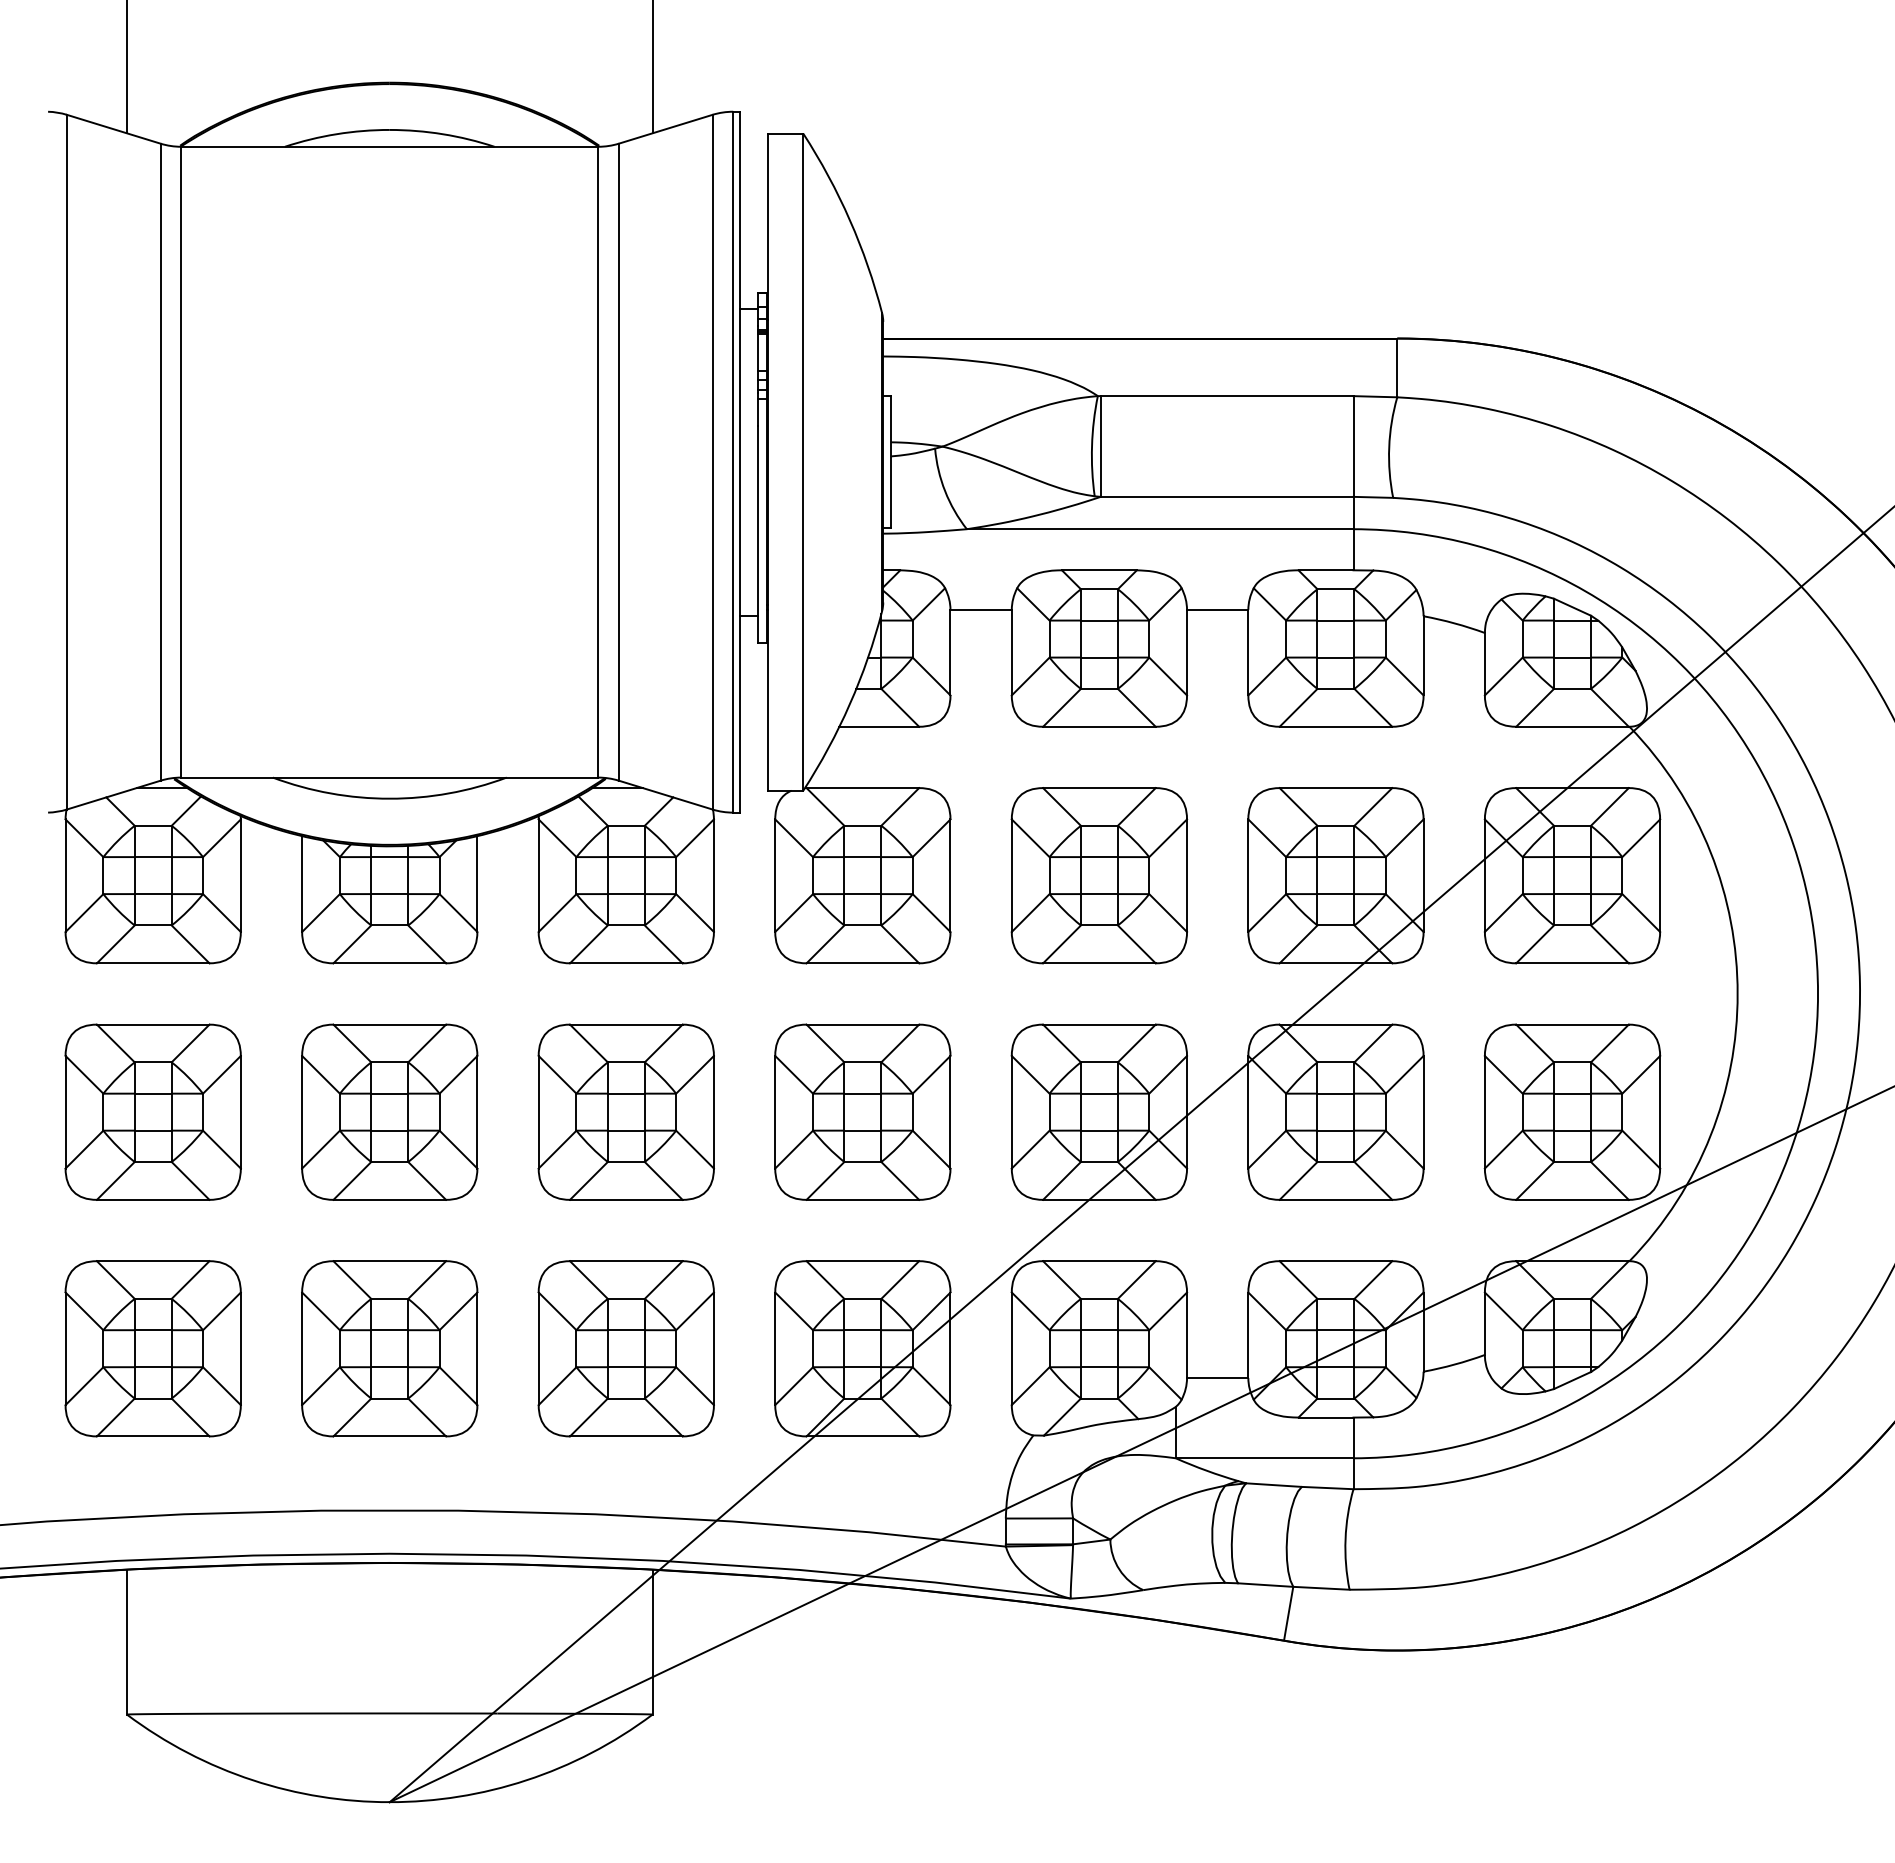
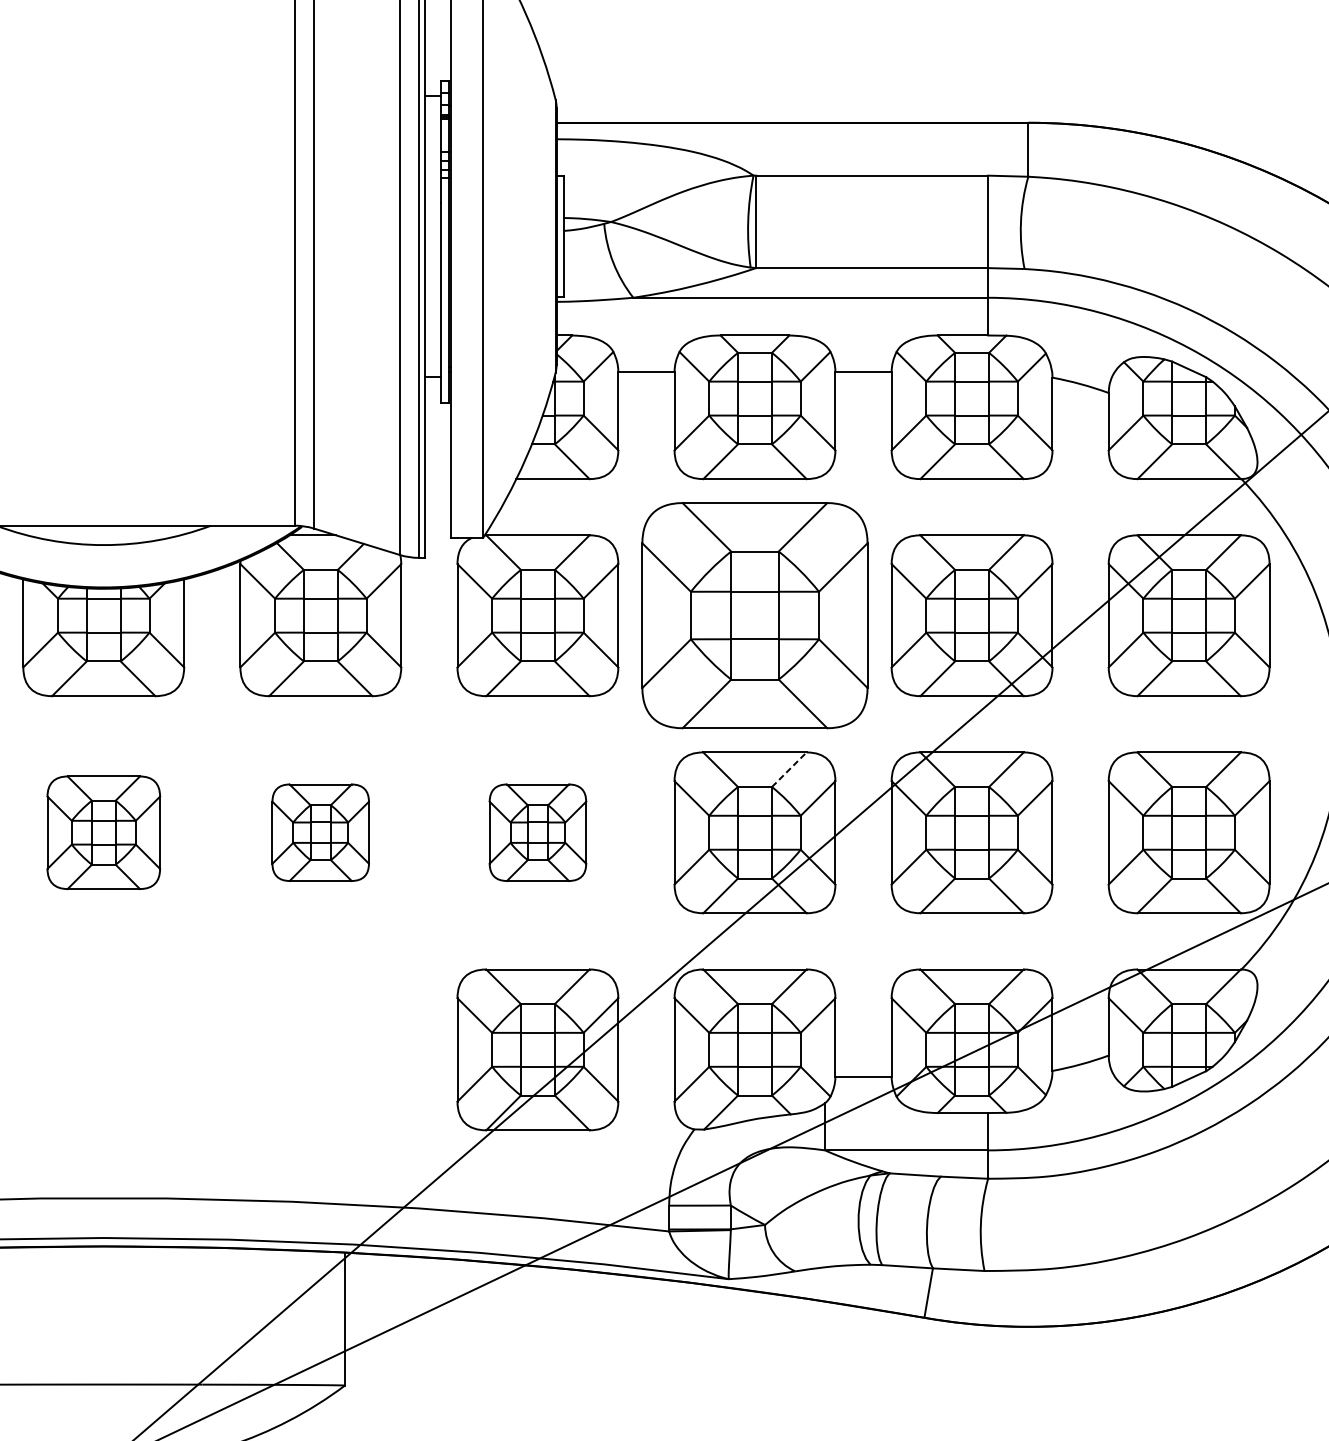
part: (1099, 875) -> (755, 615), size x1.4
line: (1136, 1043) -> (789, 769), solid -> dashed
part: (389, 1111) -> (103, 832), size x0.7
part: (625, 1111) -> (320, 832), size x0.6
part: (862, 1111) -> (537, 832), size x0.6
part: (389, 1348) -> (103, 1049), removed
part: (625, 1348) -> (320, 1049), removed

